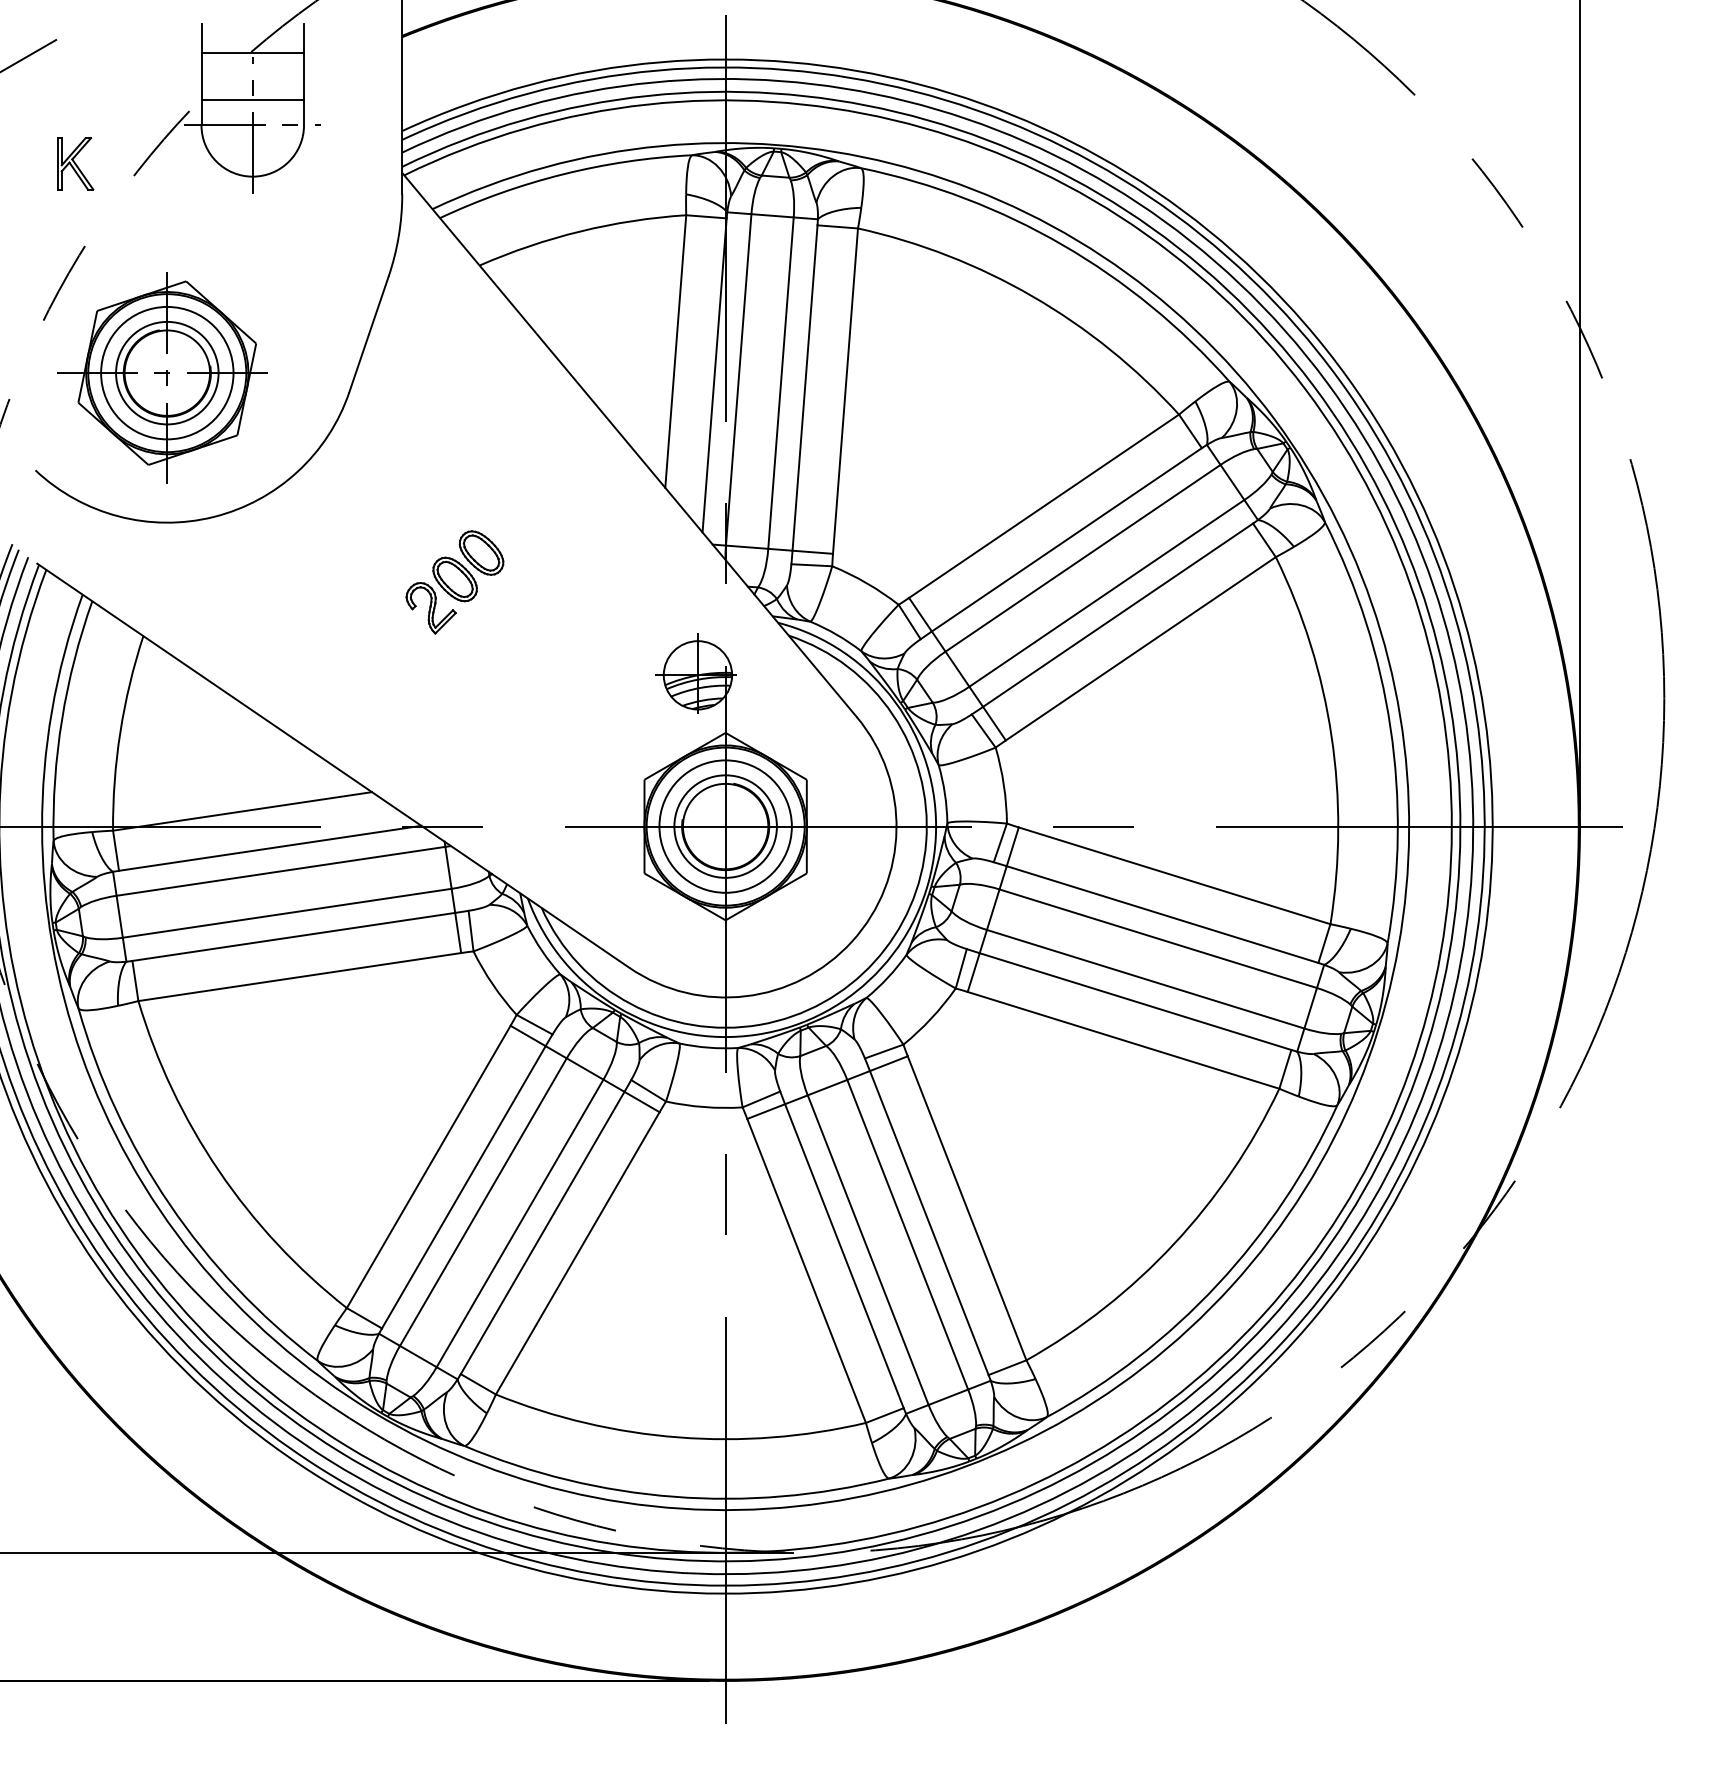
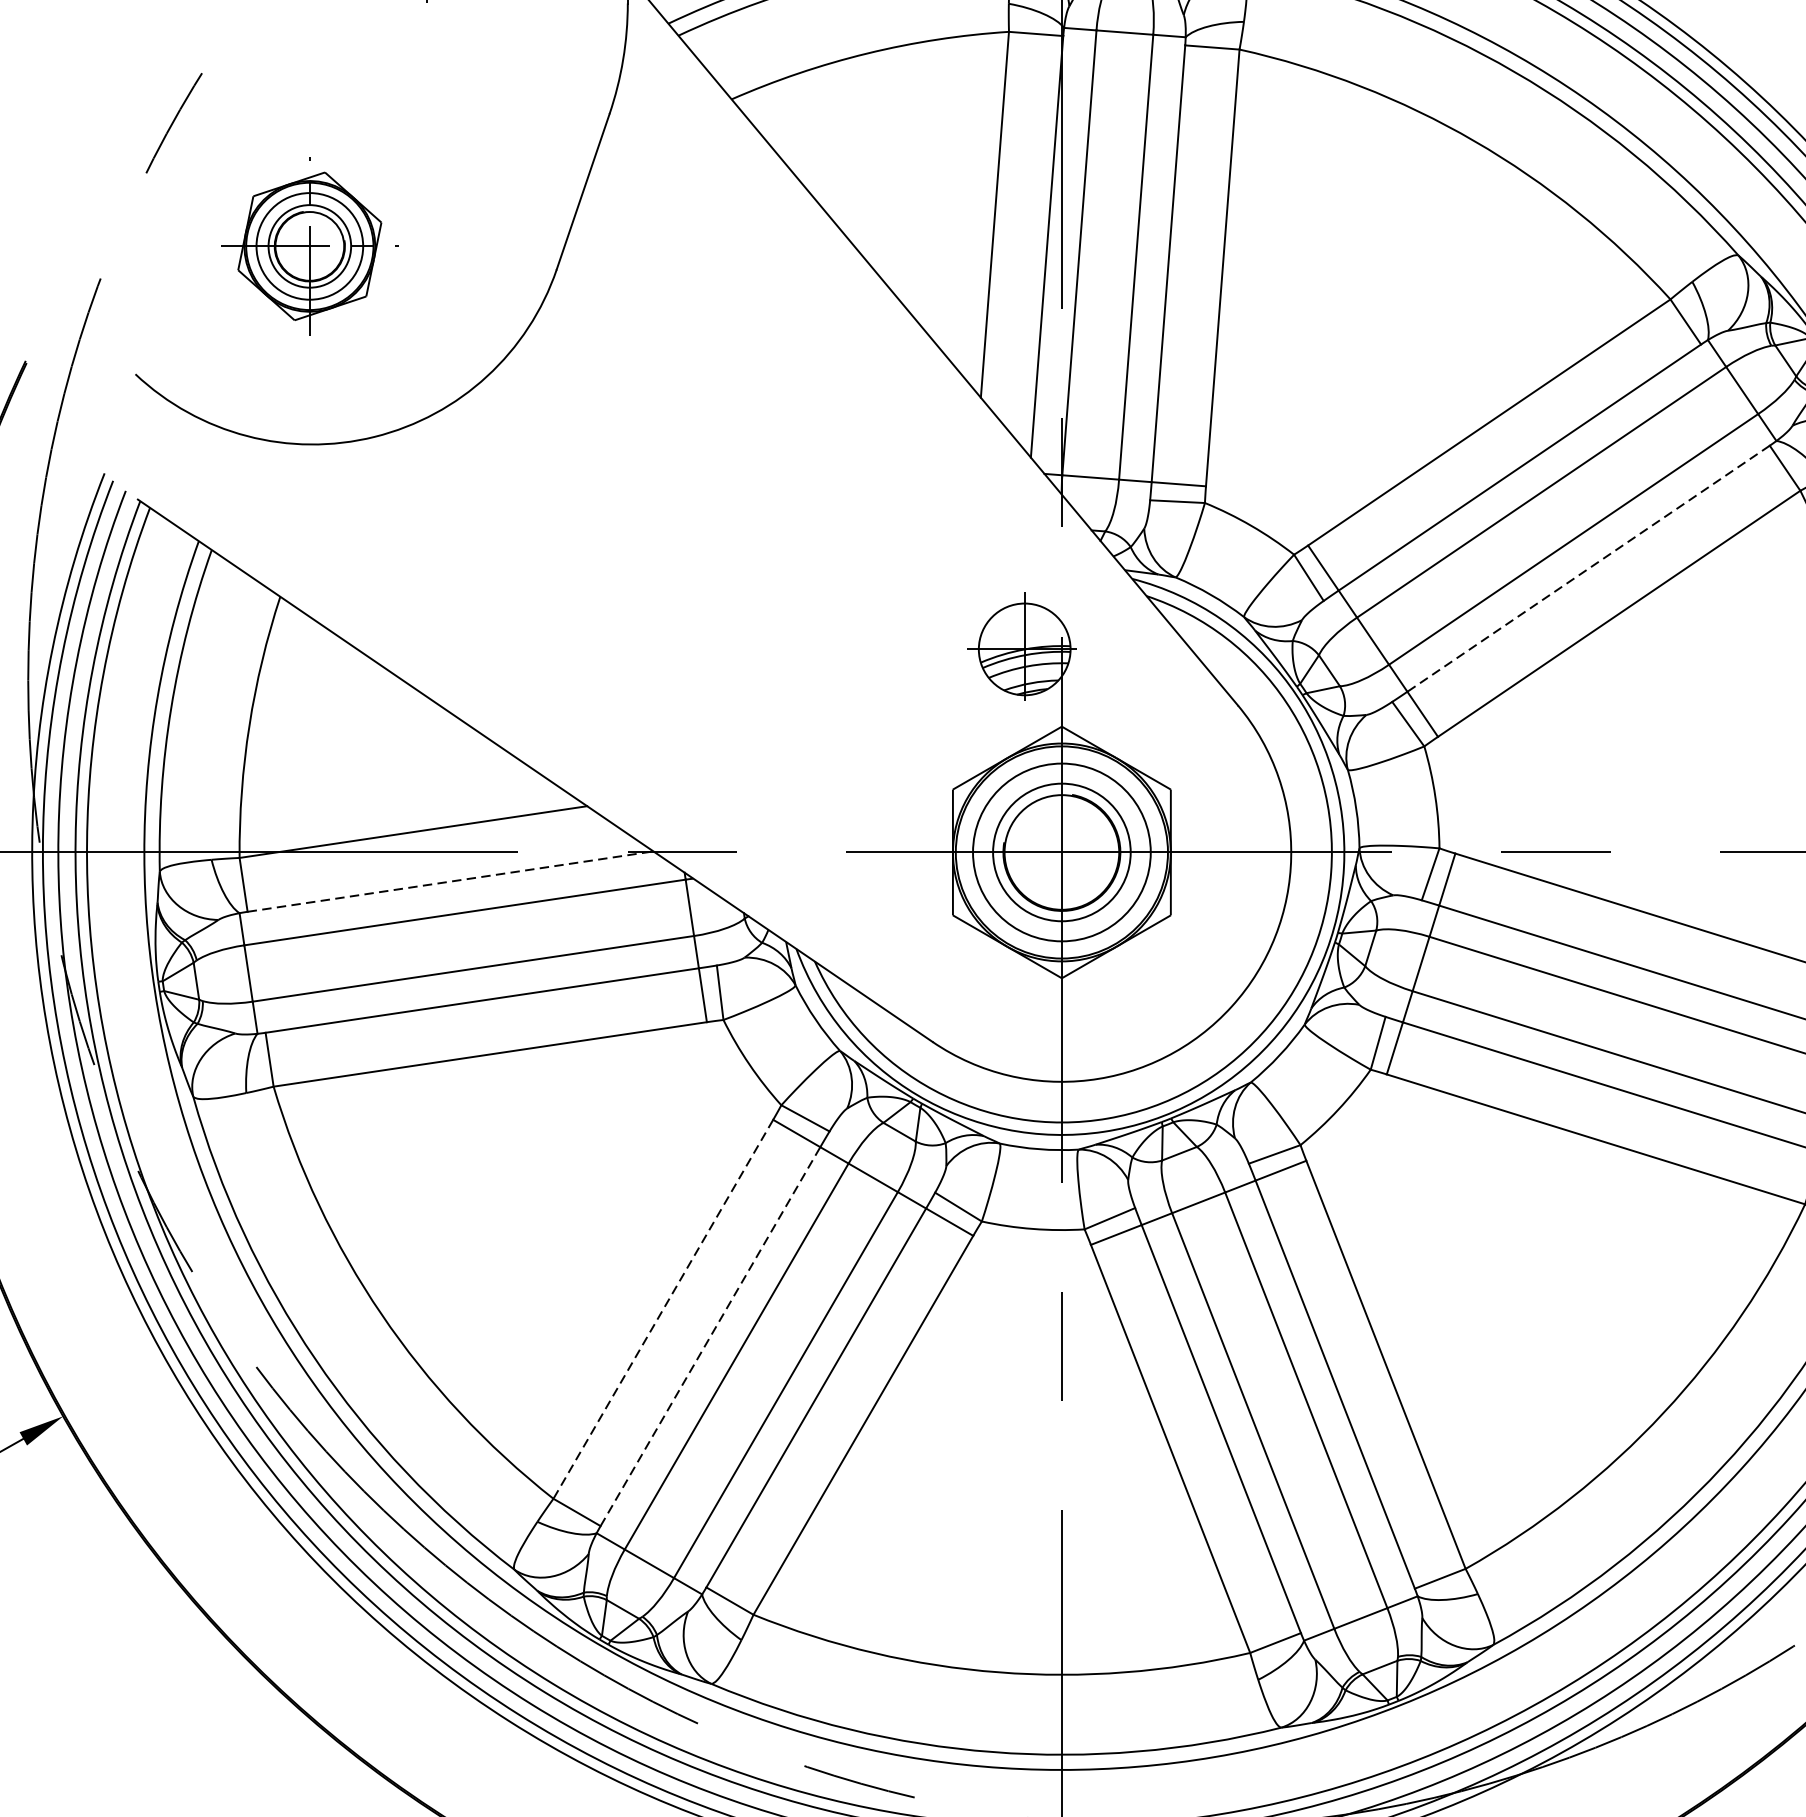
part: (162, 377) -> (305, 249), size x0.6
part: (454, 582) -> (697, 524), removed
line: (1117, 615) -> (1587, 569), solid -> dashed
line: (270, 848) -> (450, 881), solid -> dashed
line: (428, 1167) -> (663, 1310), solid -> dashed
line: (464, 1186) -> (711, 1335), solid -> dashed

